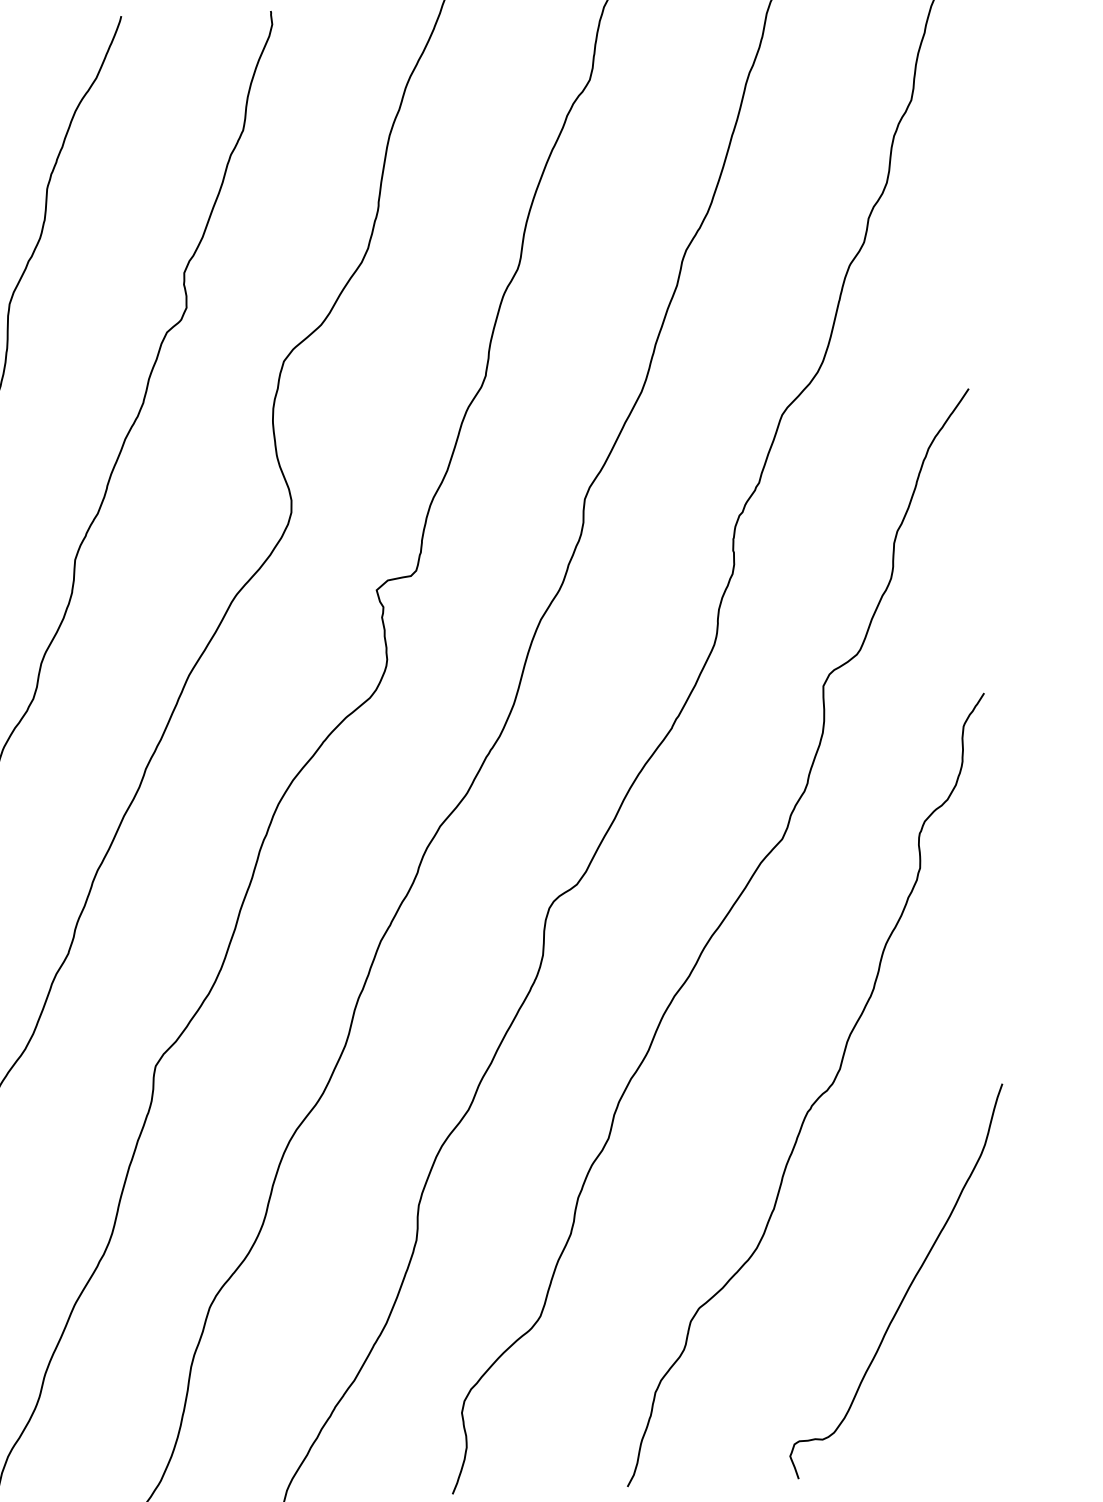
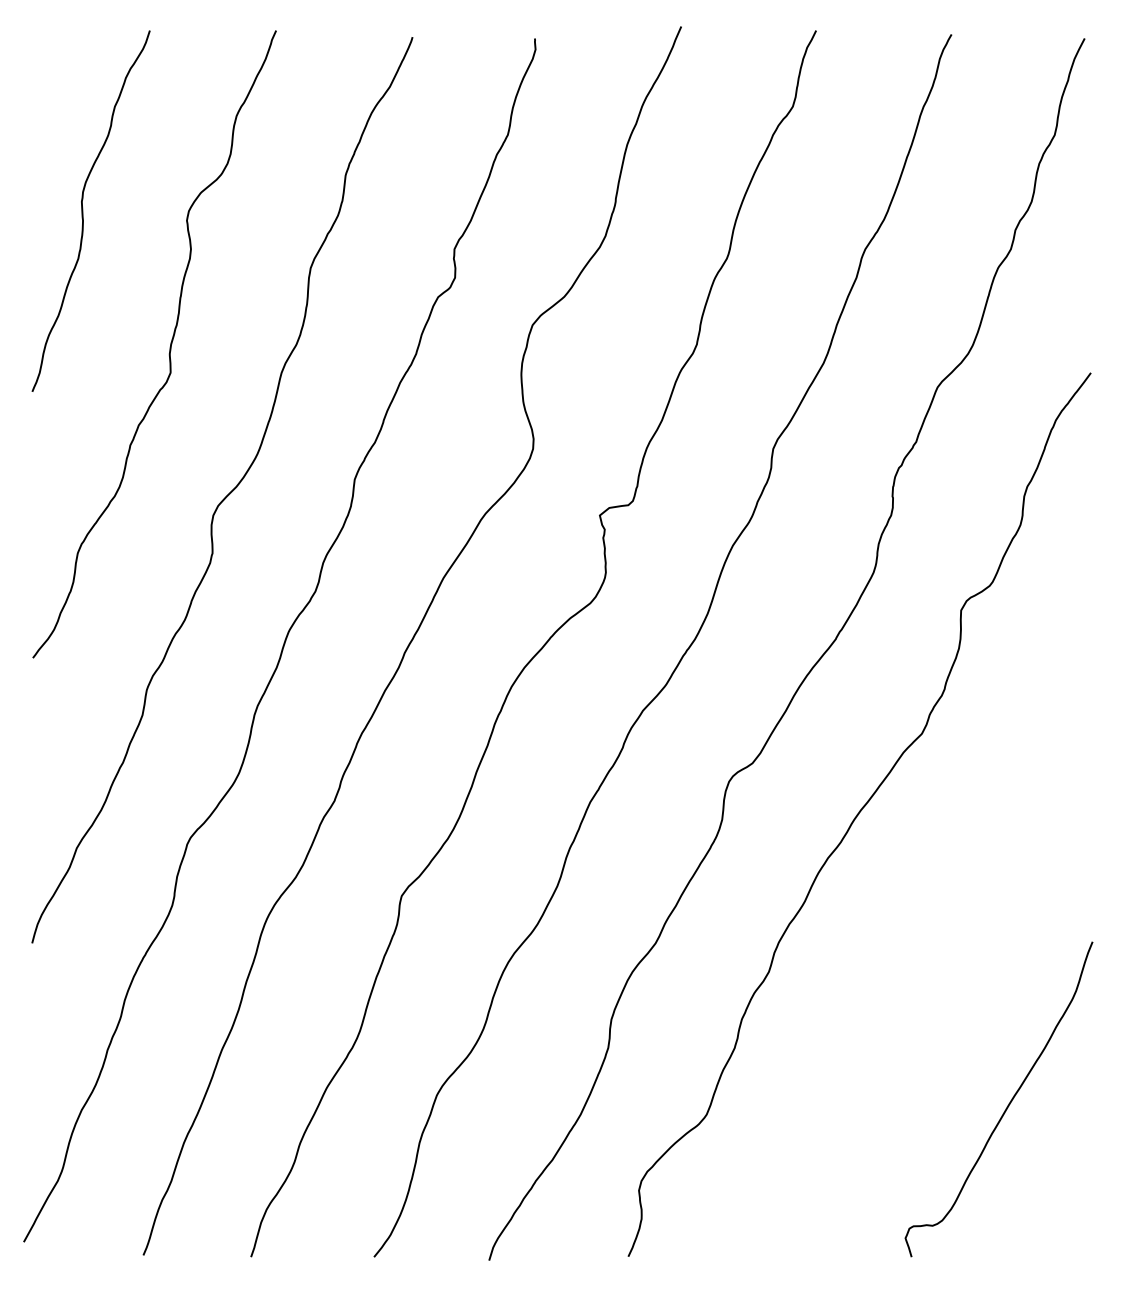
curve: (815, 1099) -> (939, 947), removed

